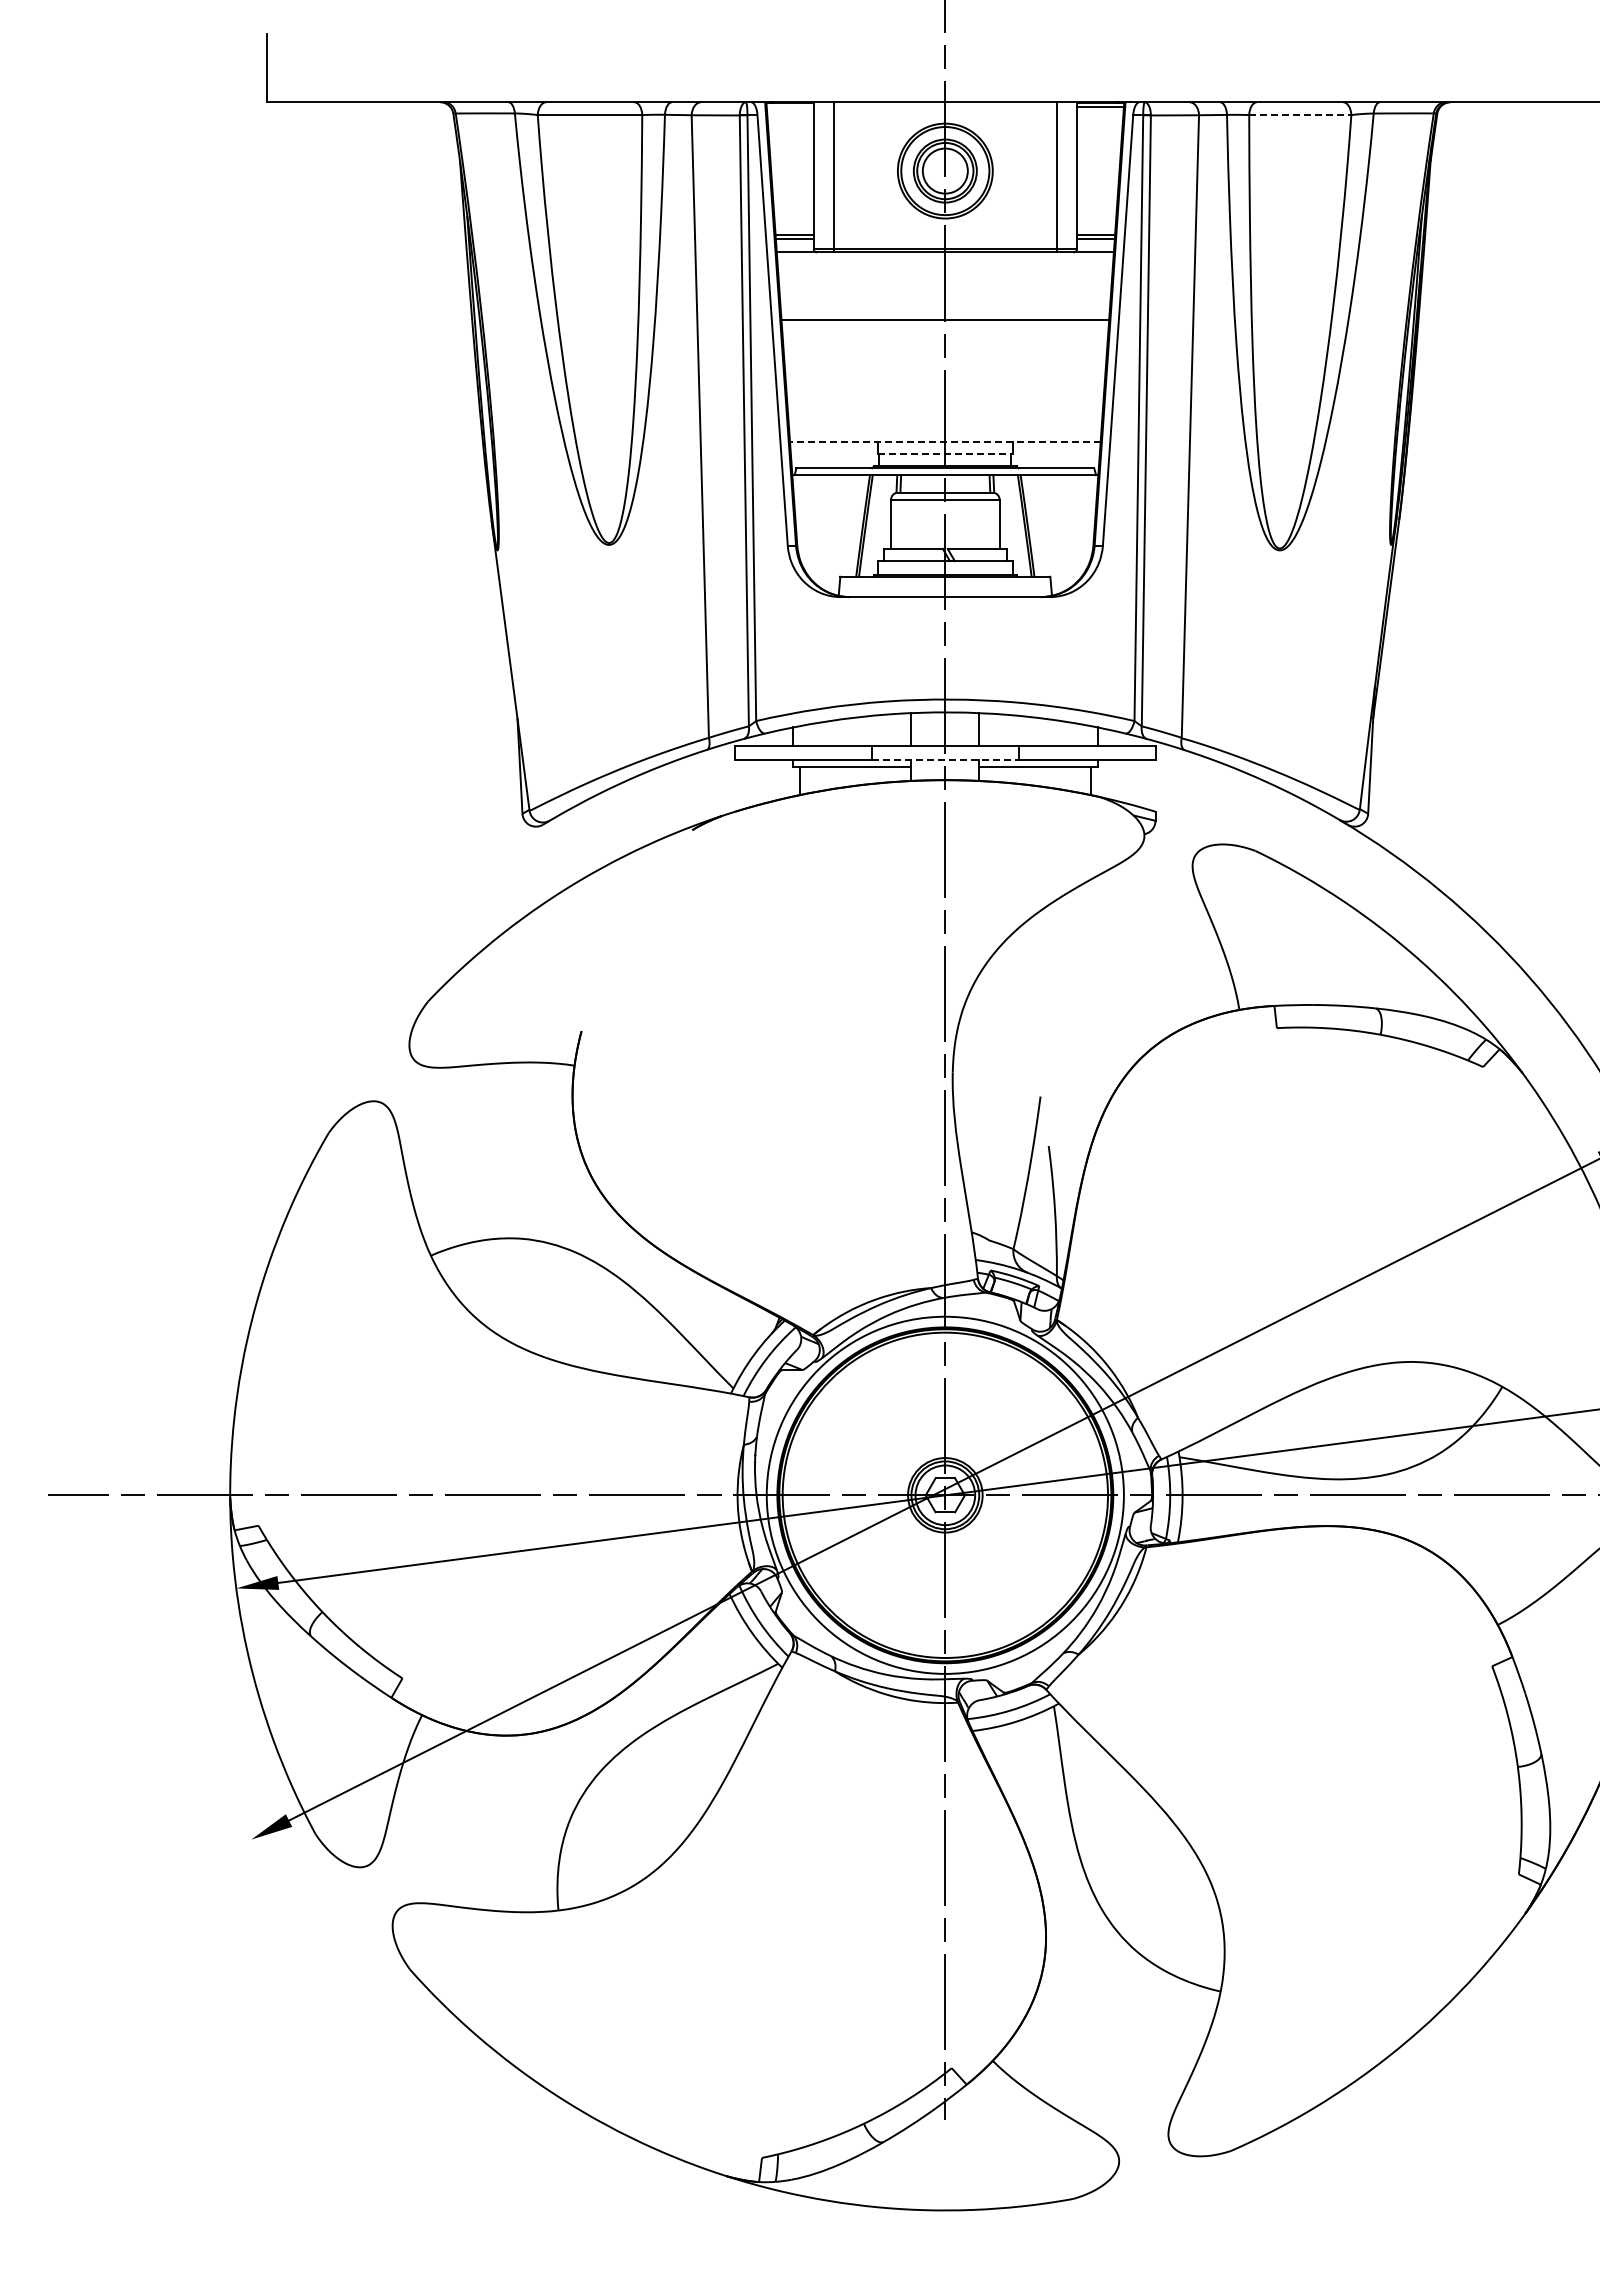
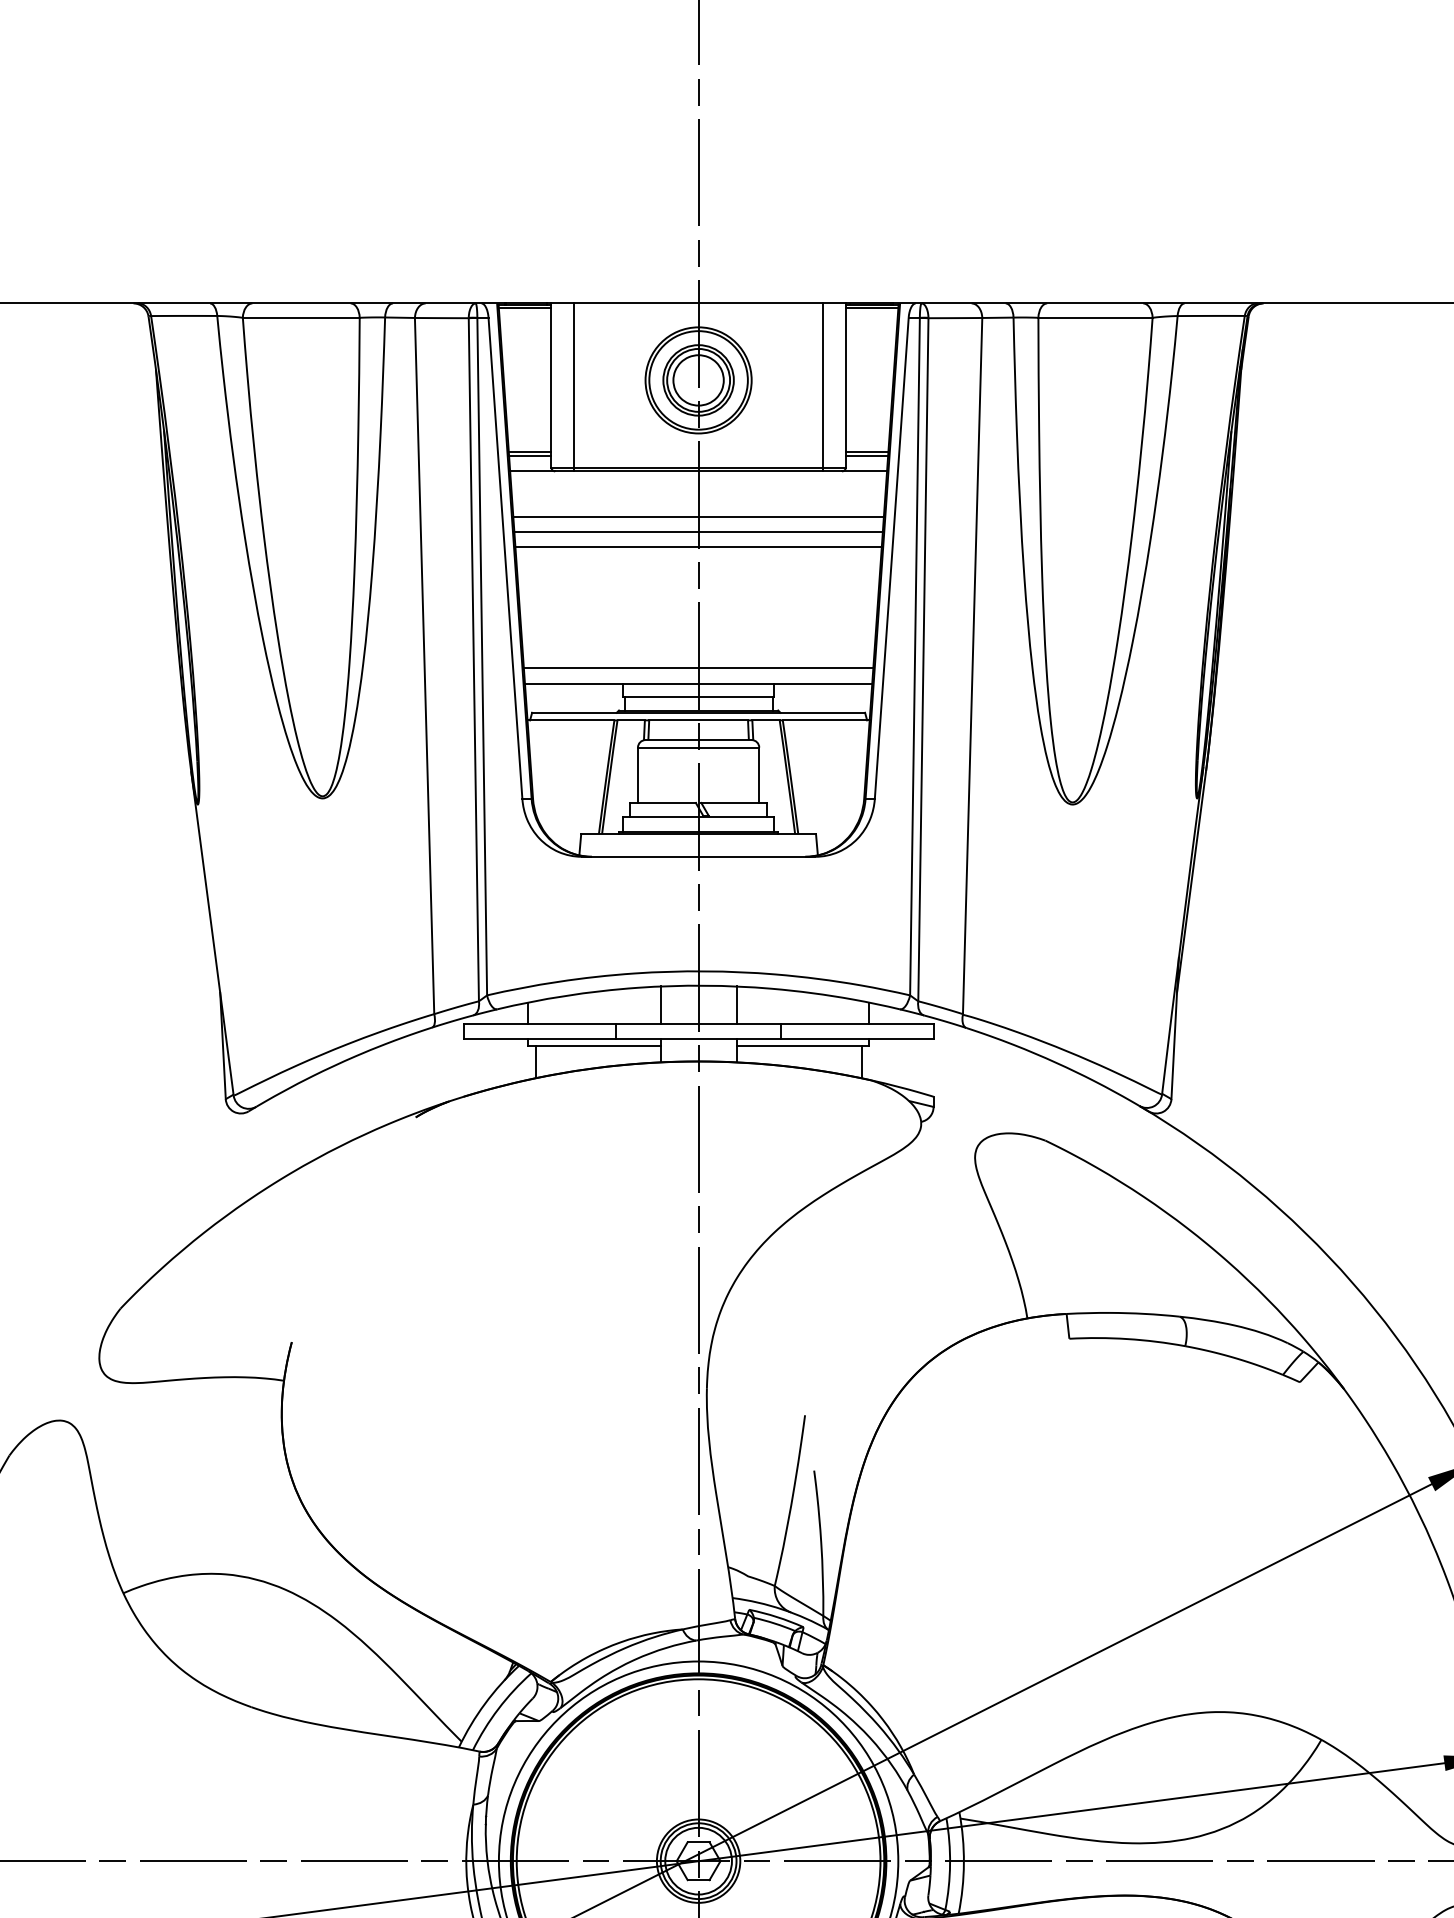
line: (789, 106) -> (524, 308), added
line: (1300, 115) -> (1095, 318), dashed -> solid
line: (945, 293) -> (698, 517), added
line: (945, 306) -> (698, 531), added
line: (945, 428) -> (698, 668), added
line: (944, 442) -> (697, 683), dashed -> solid
line: (945, 454) -> (698, 697), dashed -> solid
line: (945, 759) -> (698, 1038), dashed -> solid

